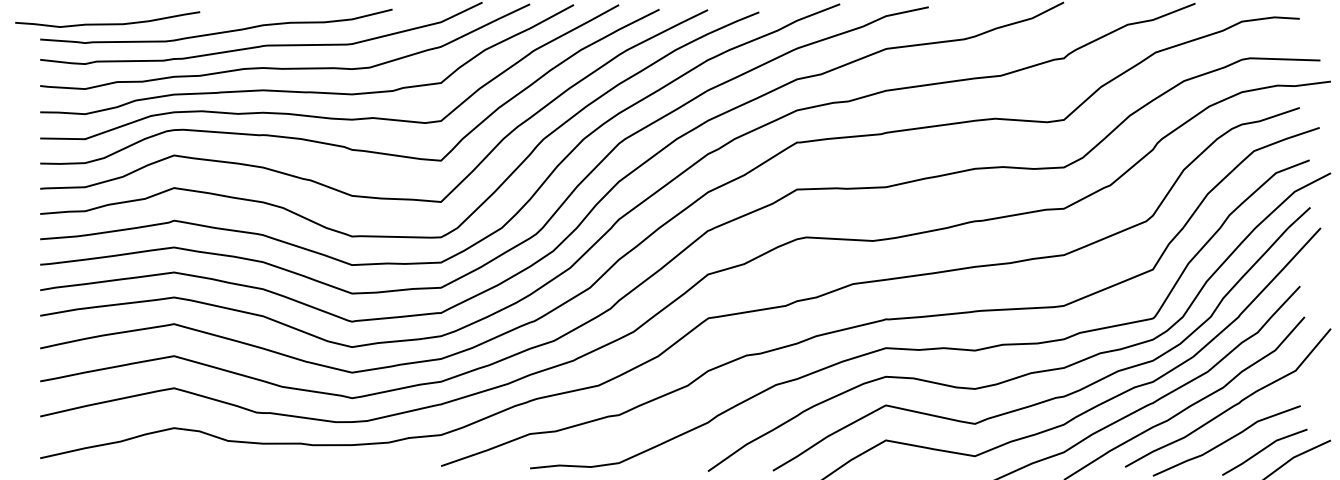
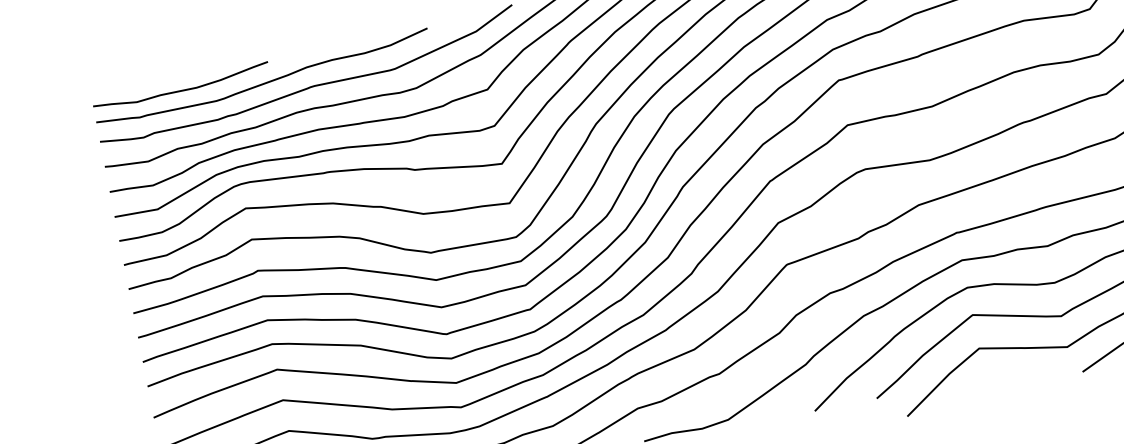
curve: (107, 23) -> (181, 89), moved

